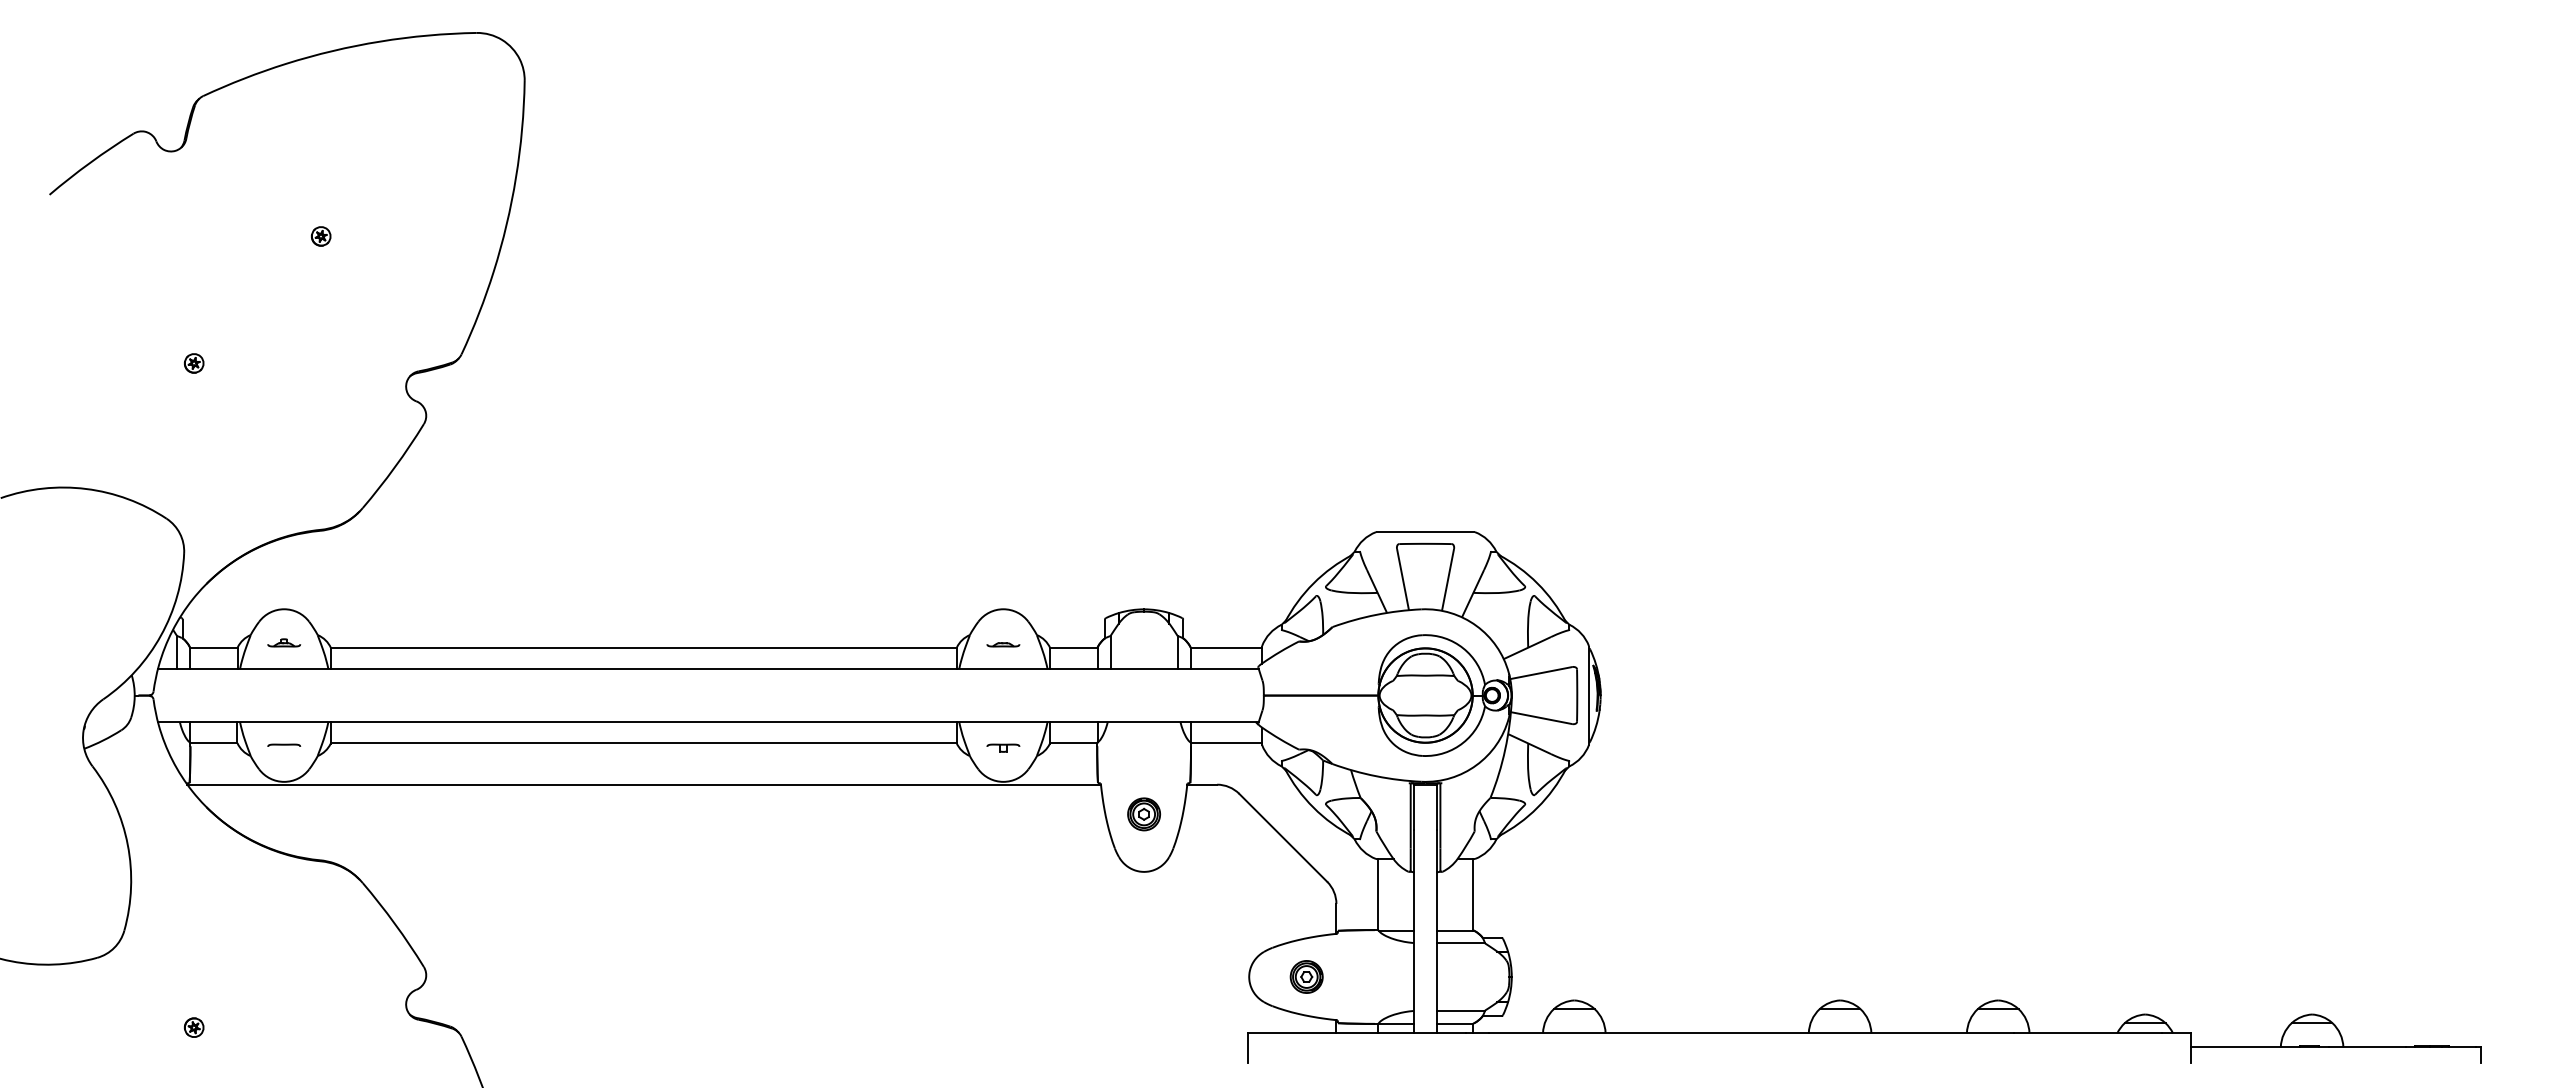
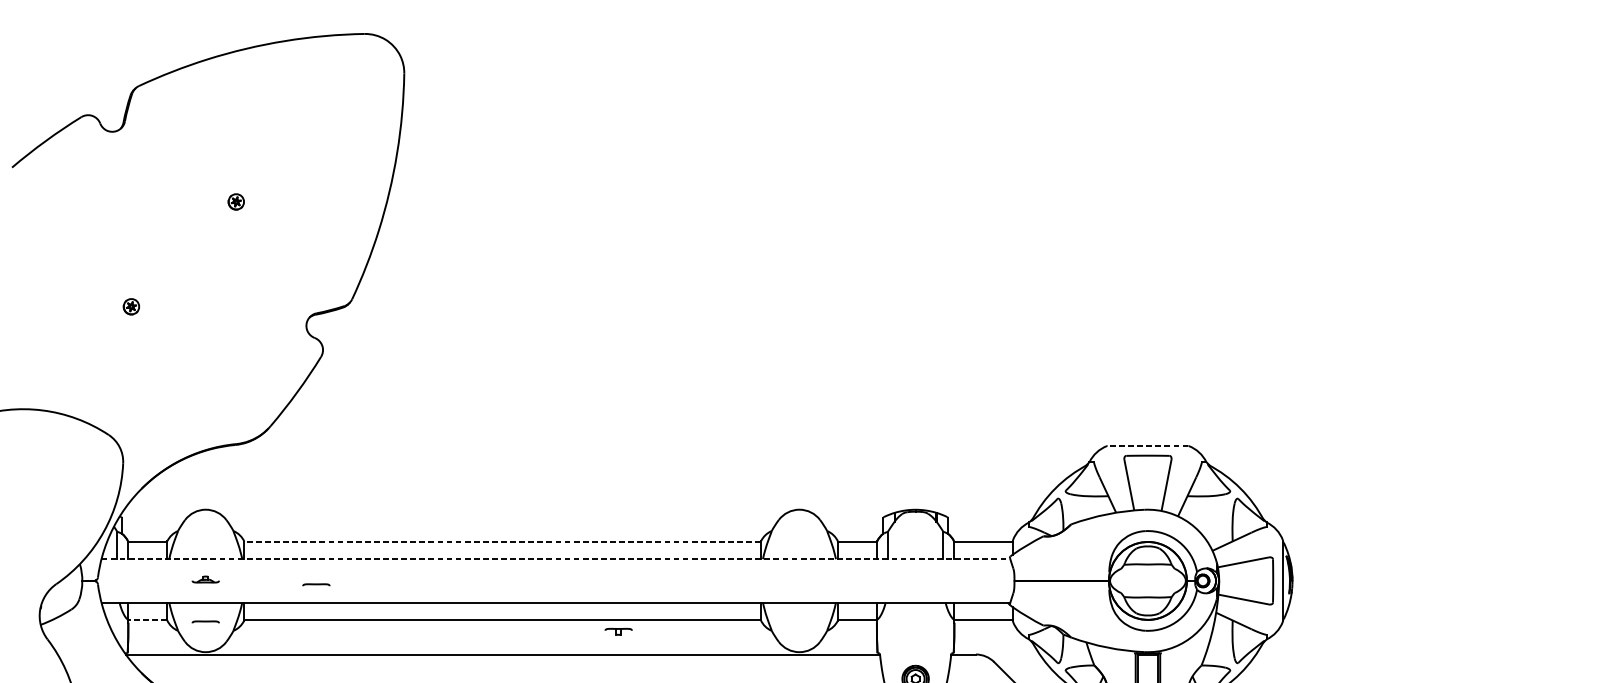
line: (1425, 532) -> (1147, 446), solid -> dashed
part: (284, 642) -> (206, 579), moved
part: (1003, 644) -> (799, 538), removed
line: (643, 648) -> (502, 542), solid -> dashed
line: (708, 669) -> (556, 559), solid -> dashed
line: (418, 699) -> (316, 584), added
line: (213, 742) -> (147, 619), solid -> dashed
part: (1003, 747) -> (618, 631), moved

